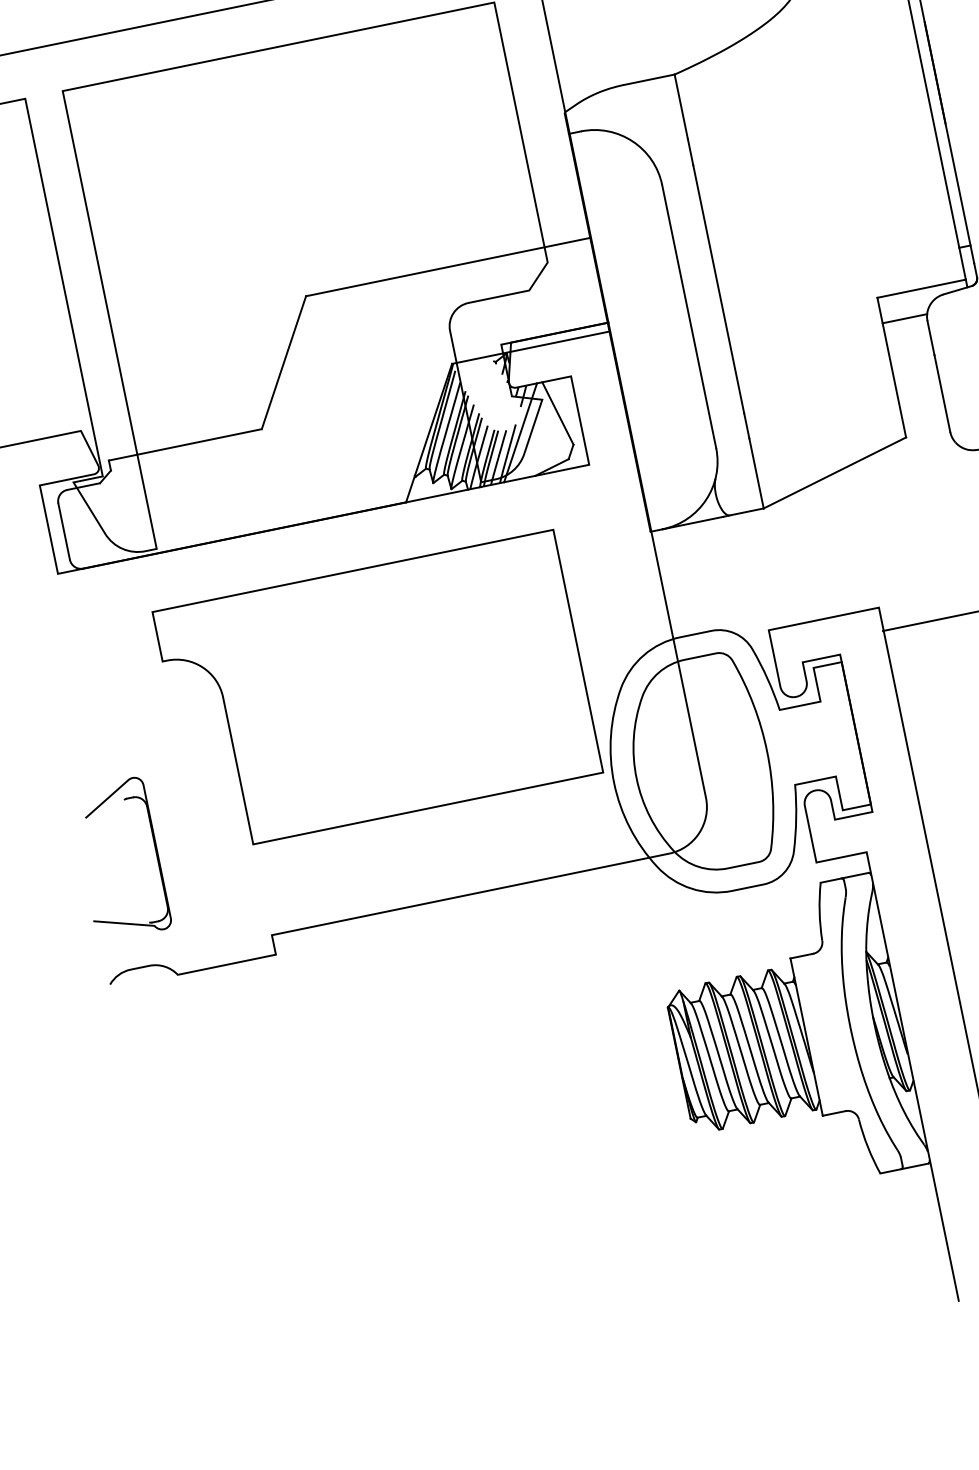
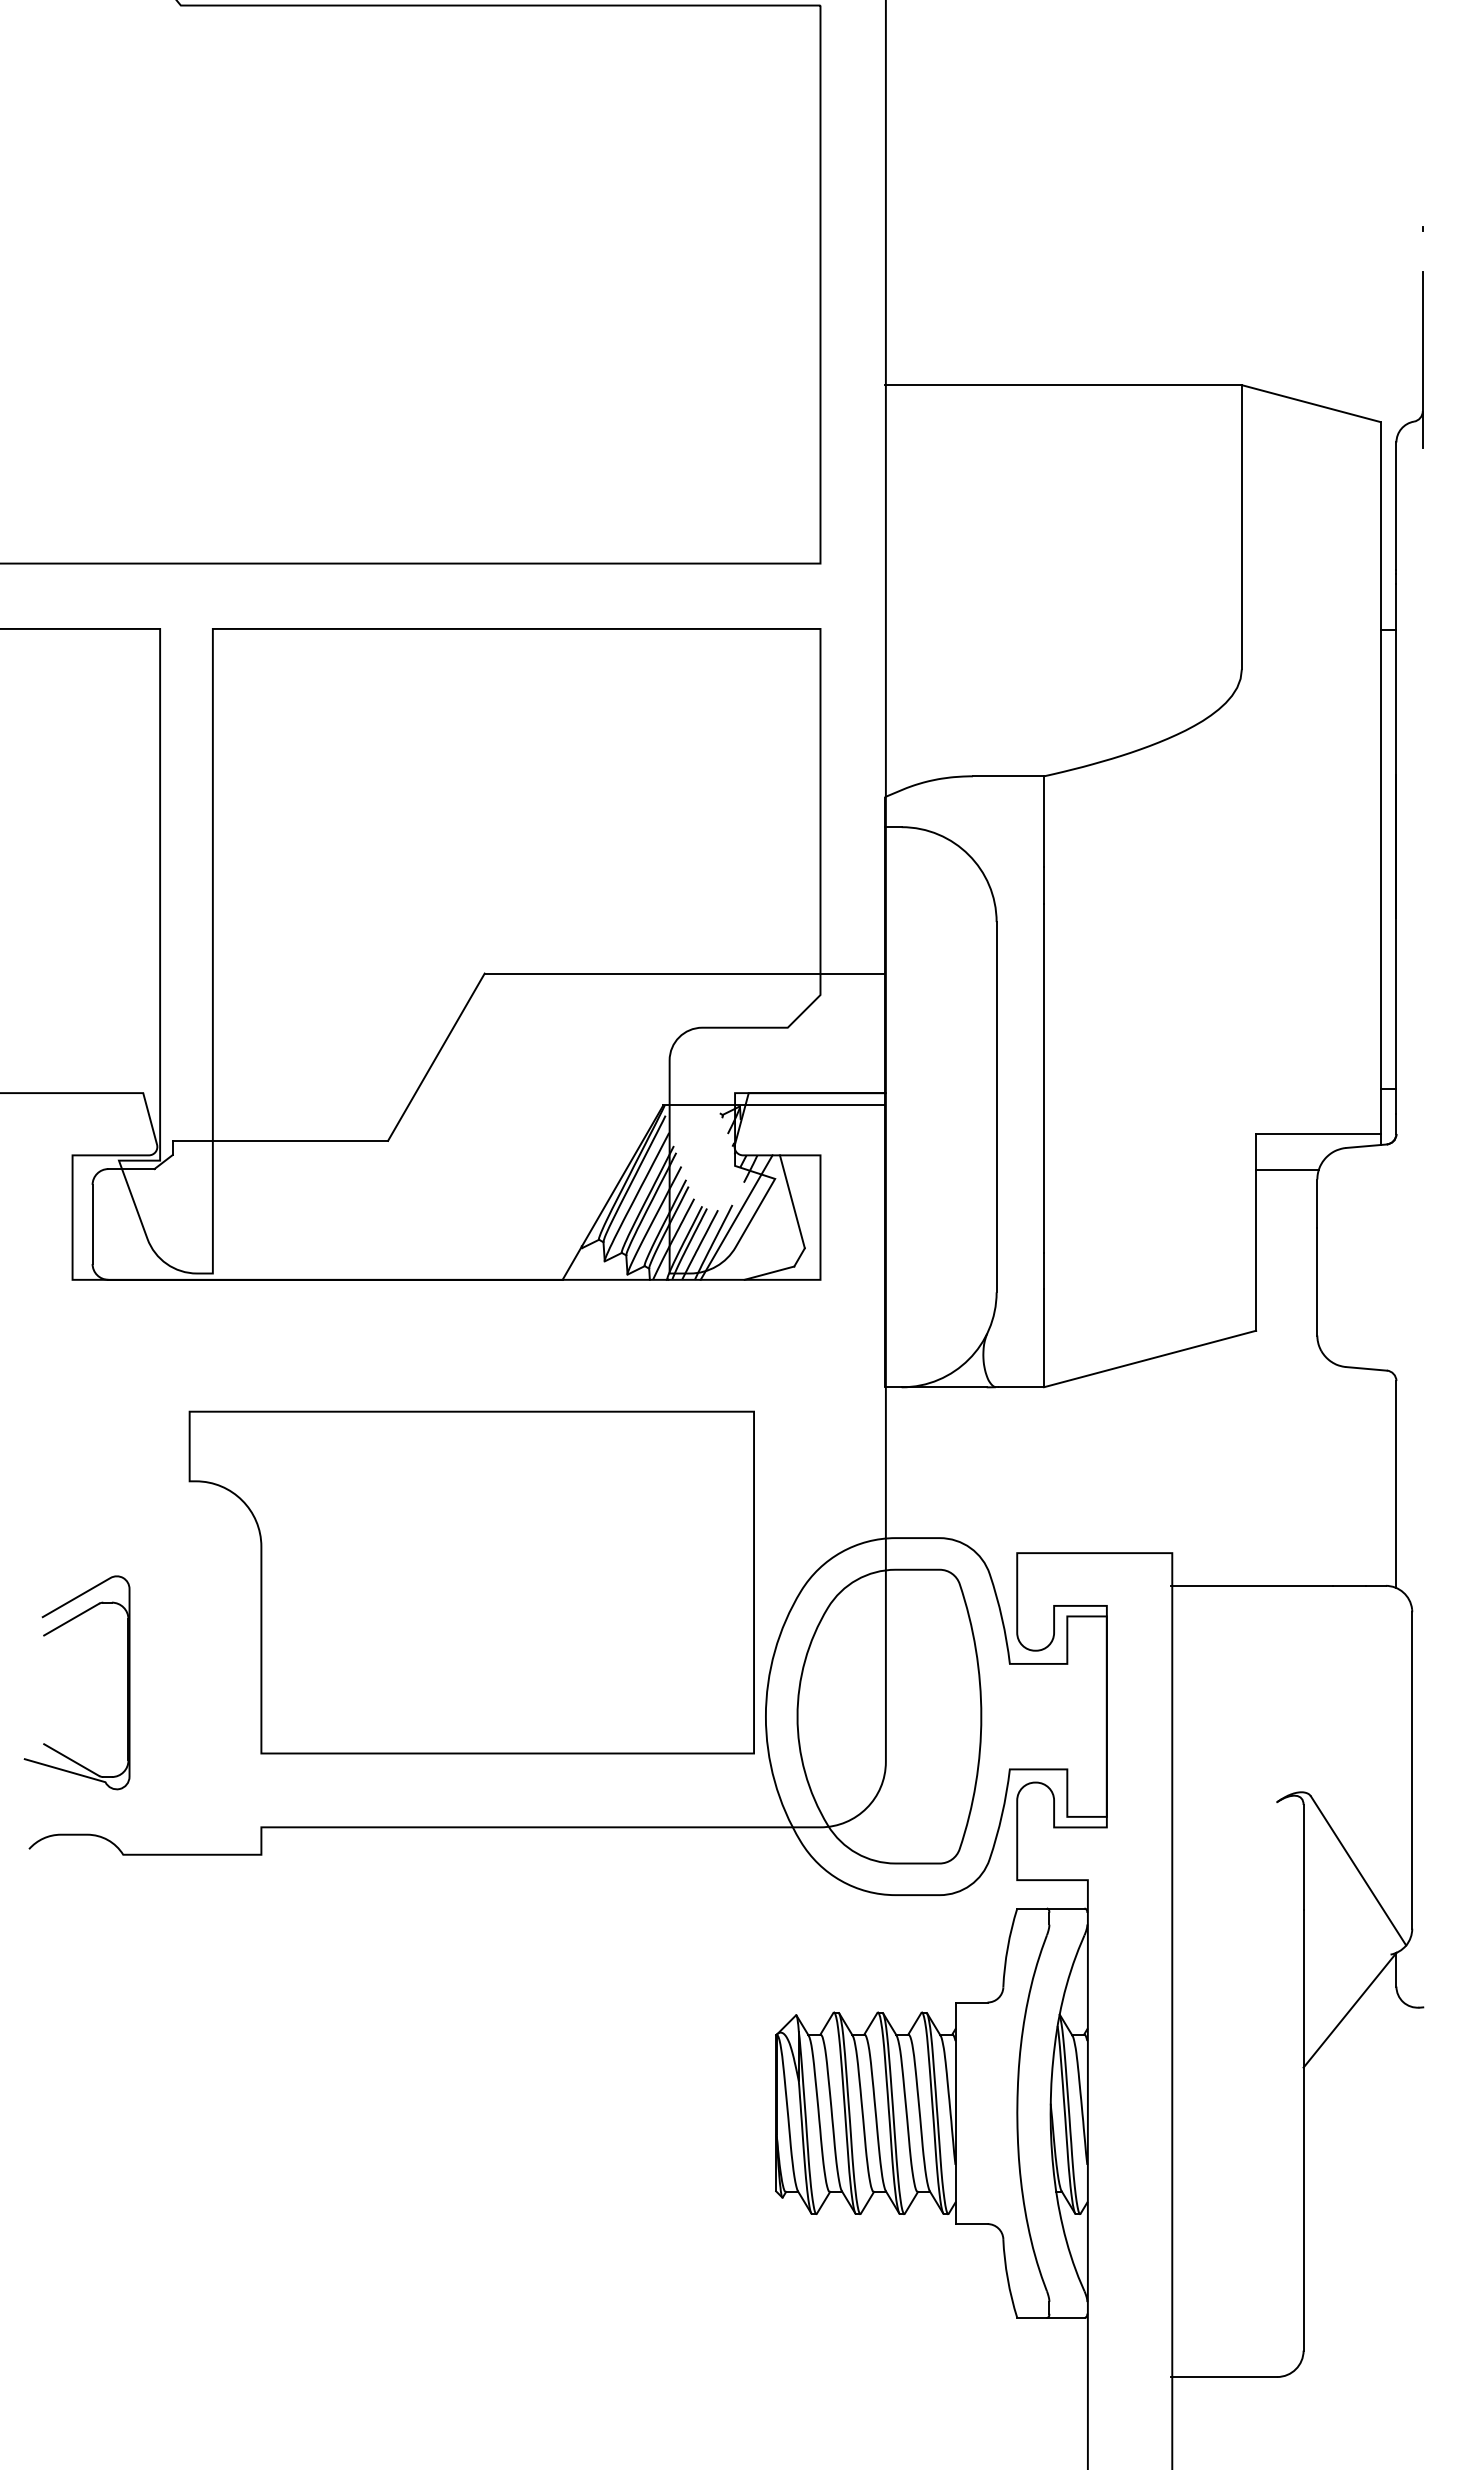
part: (377, 692) -> (471, 1582), moved
line: (106, 815) -> (71, 1619), added
line: (127, 914) -> (71, 1759), added

